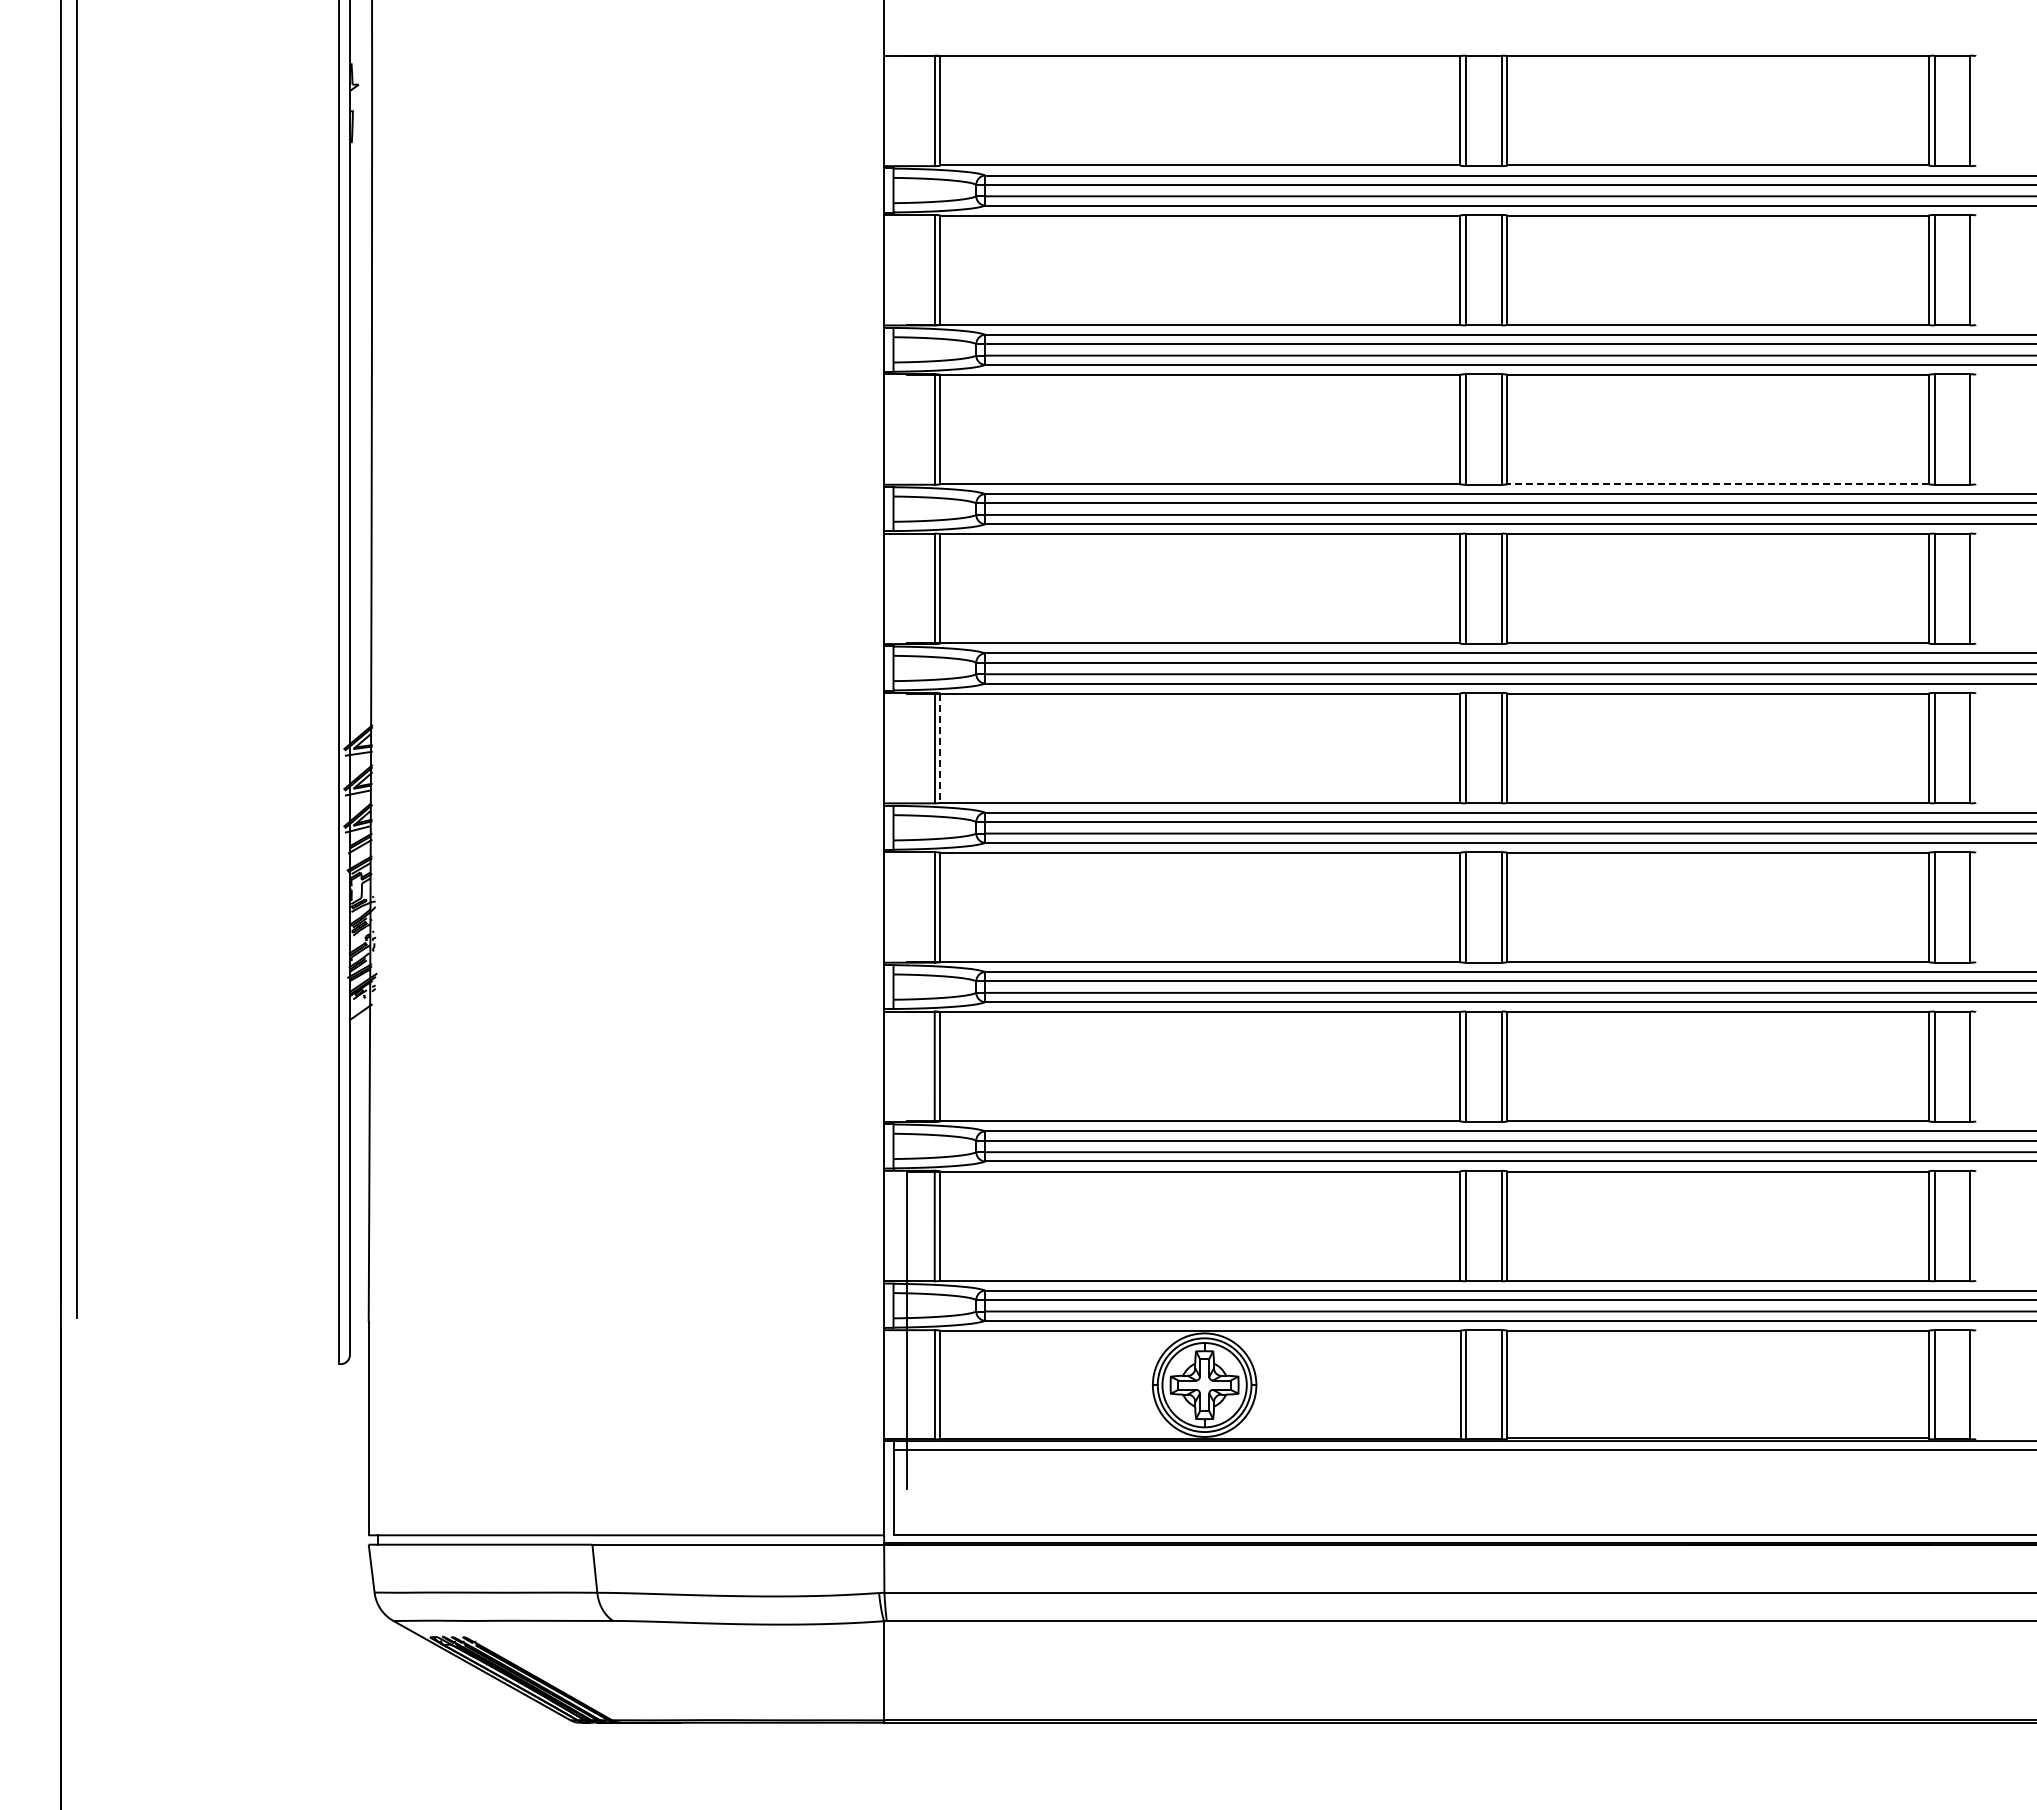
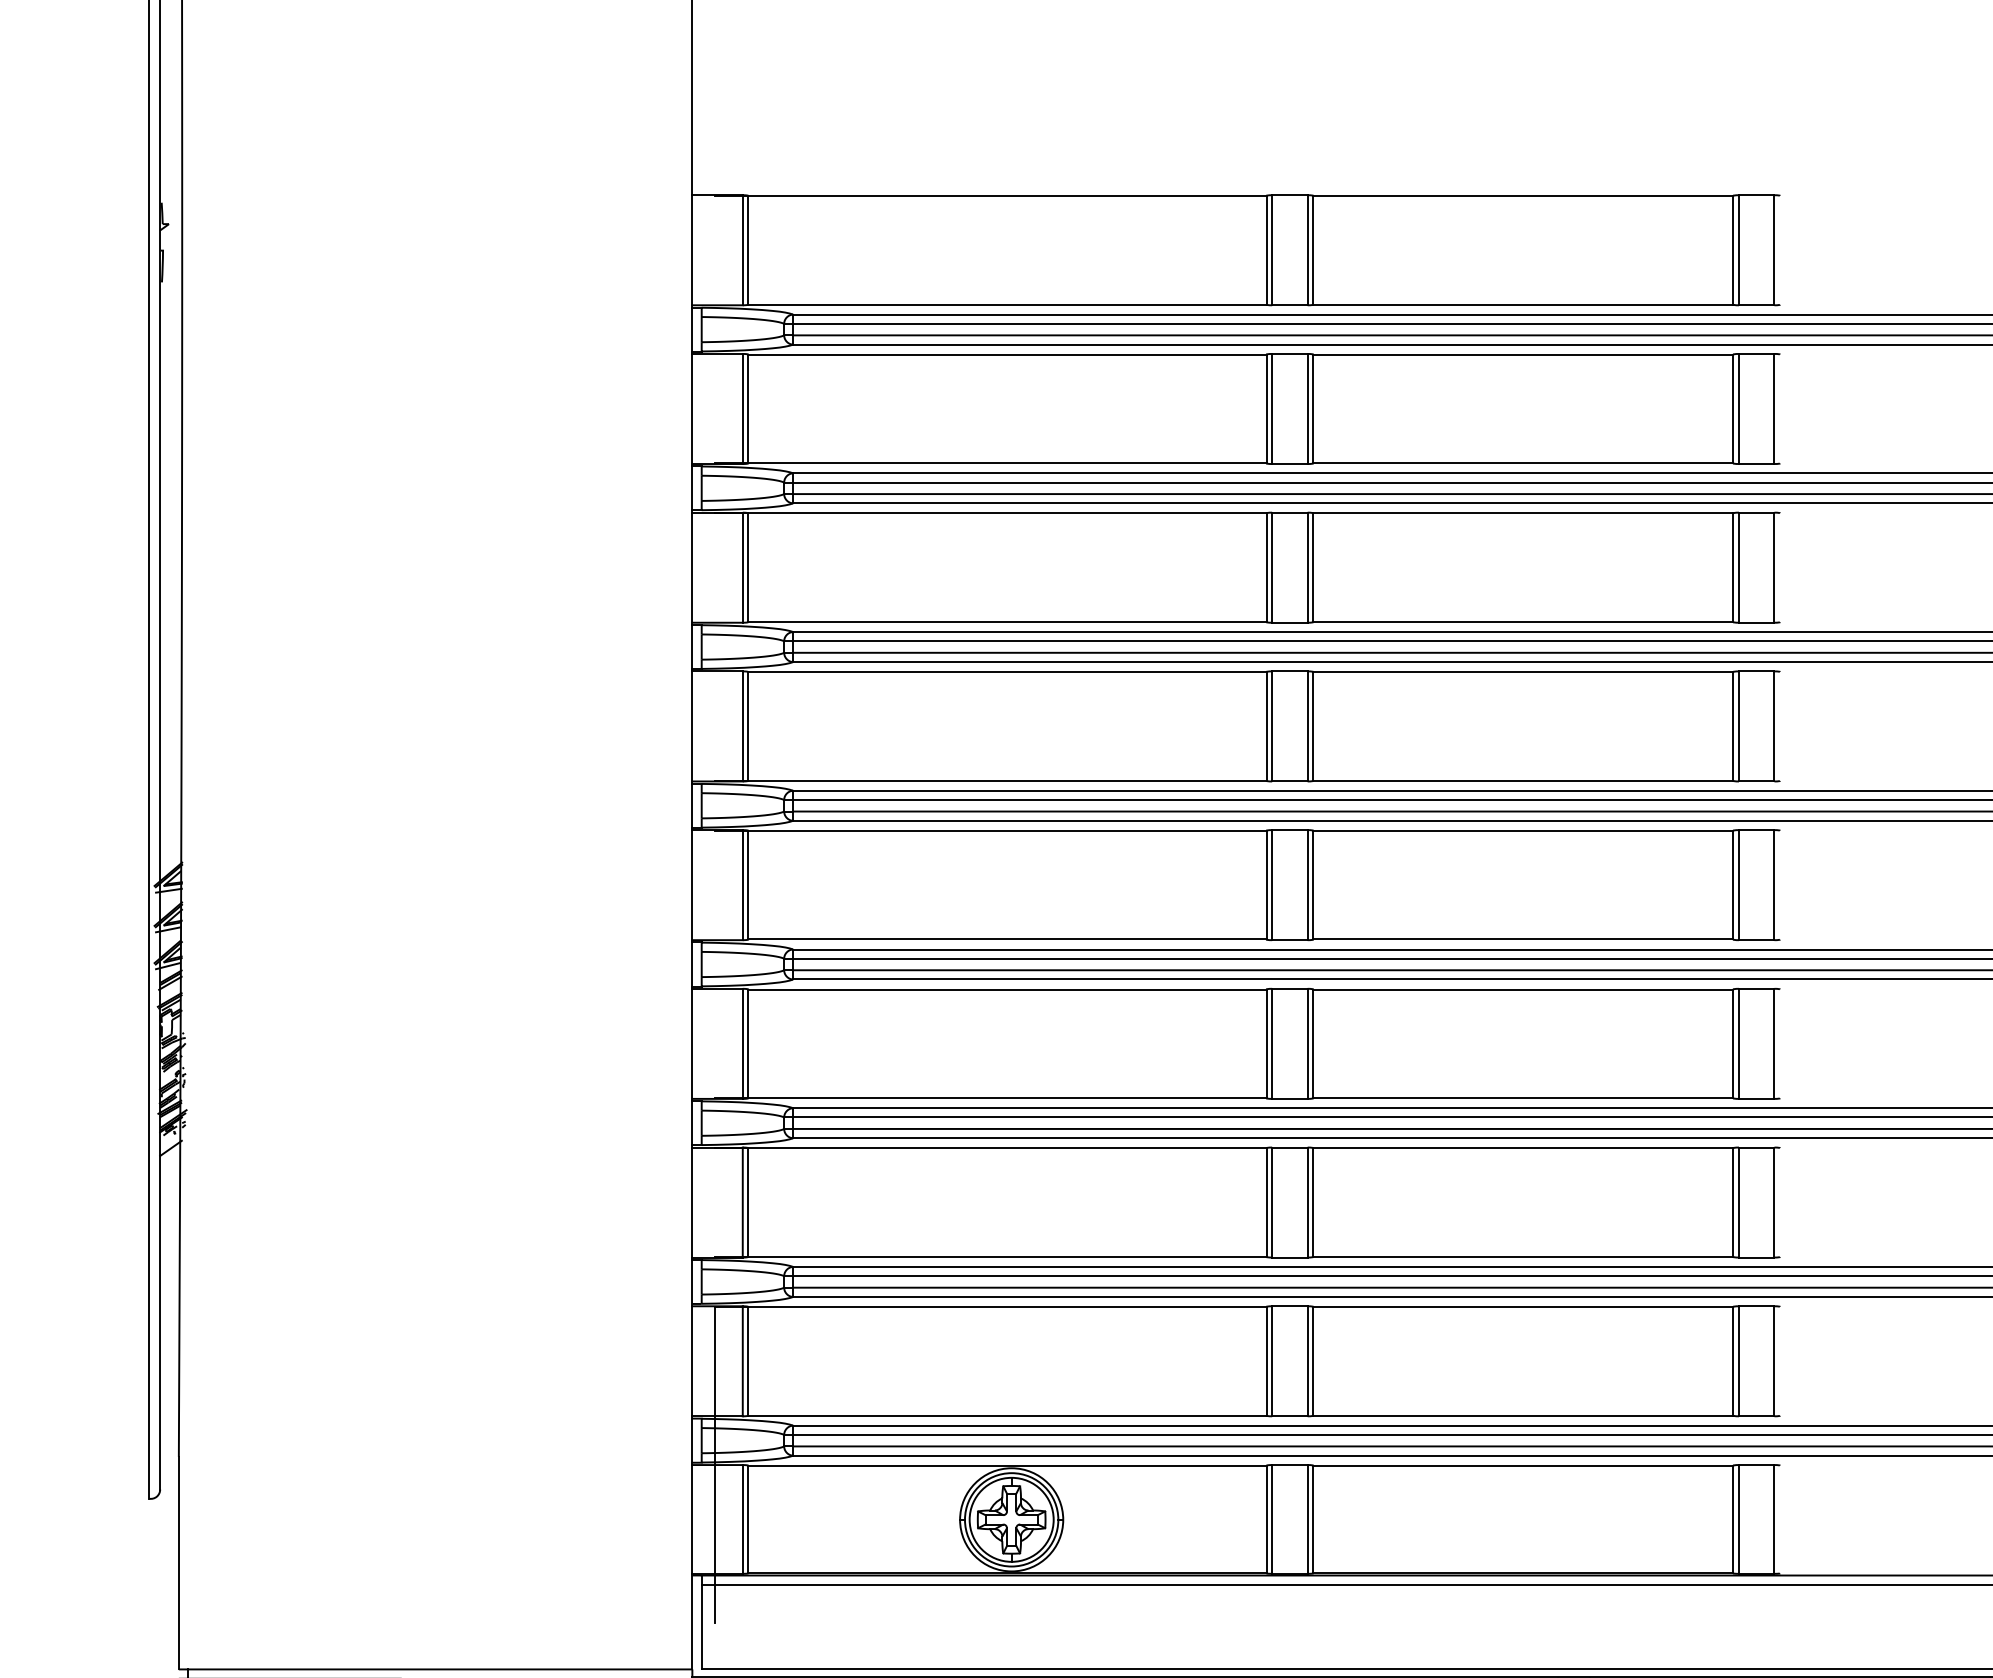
line: (1718, 484) -> (1523, 622), dashed -> solid
line: (940, 748) -> (748, 885), dashed -> solid

